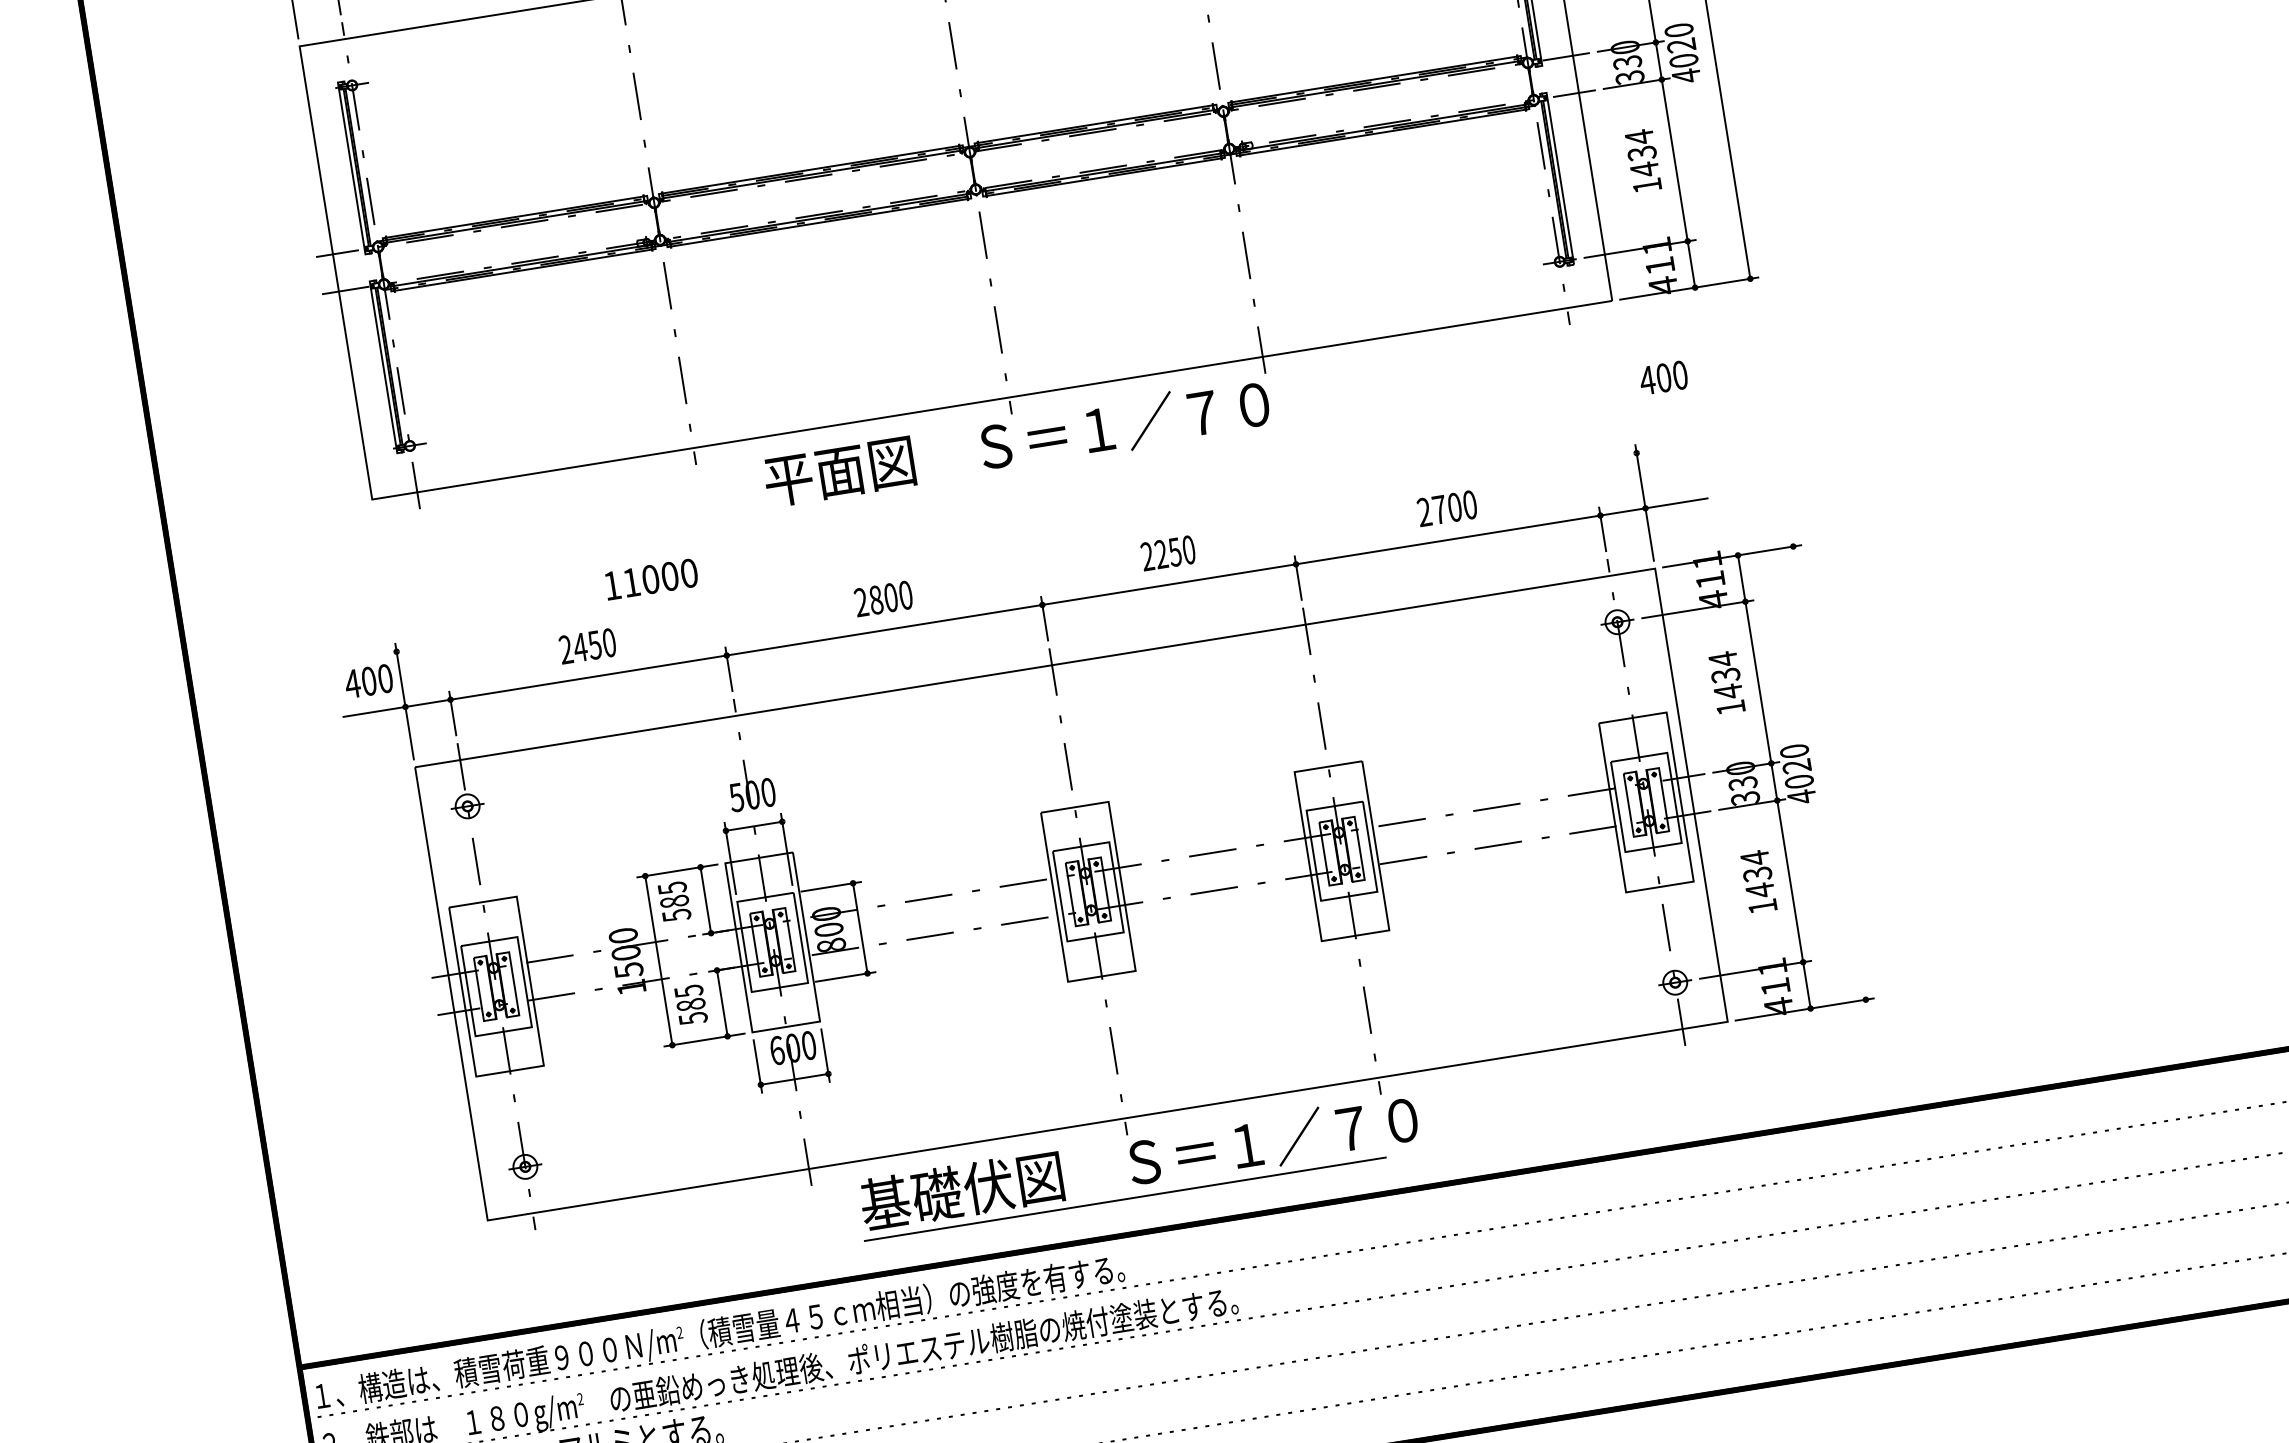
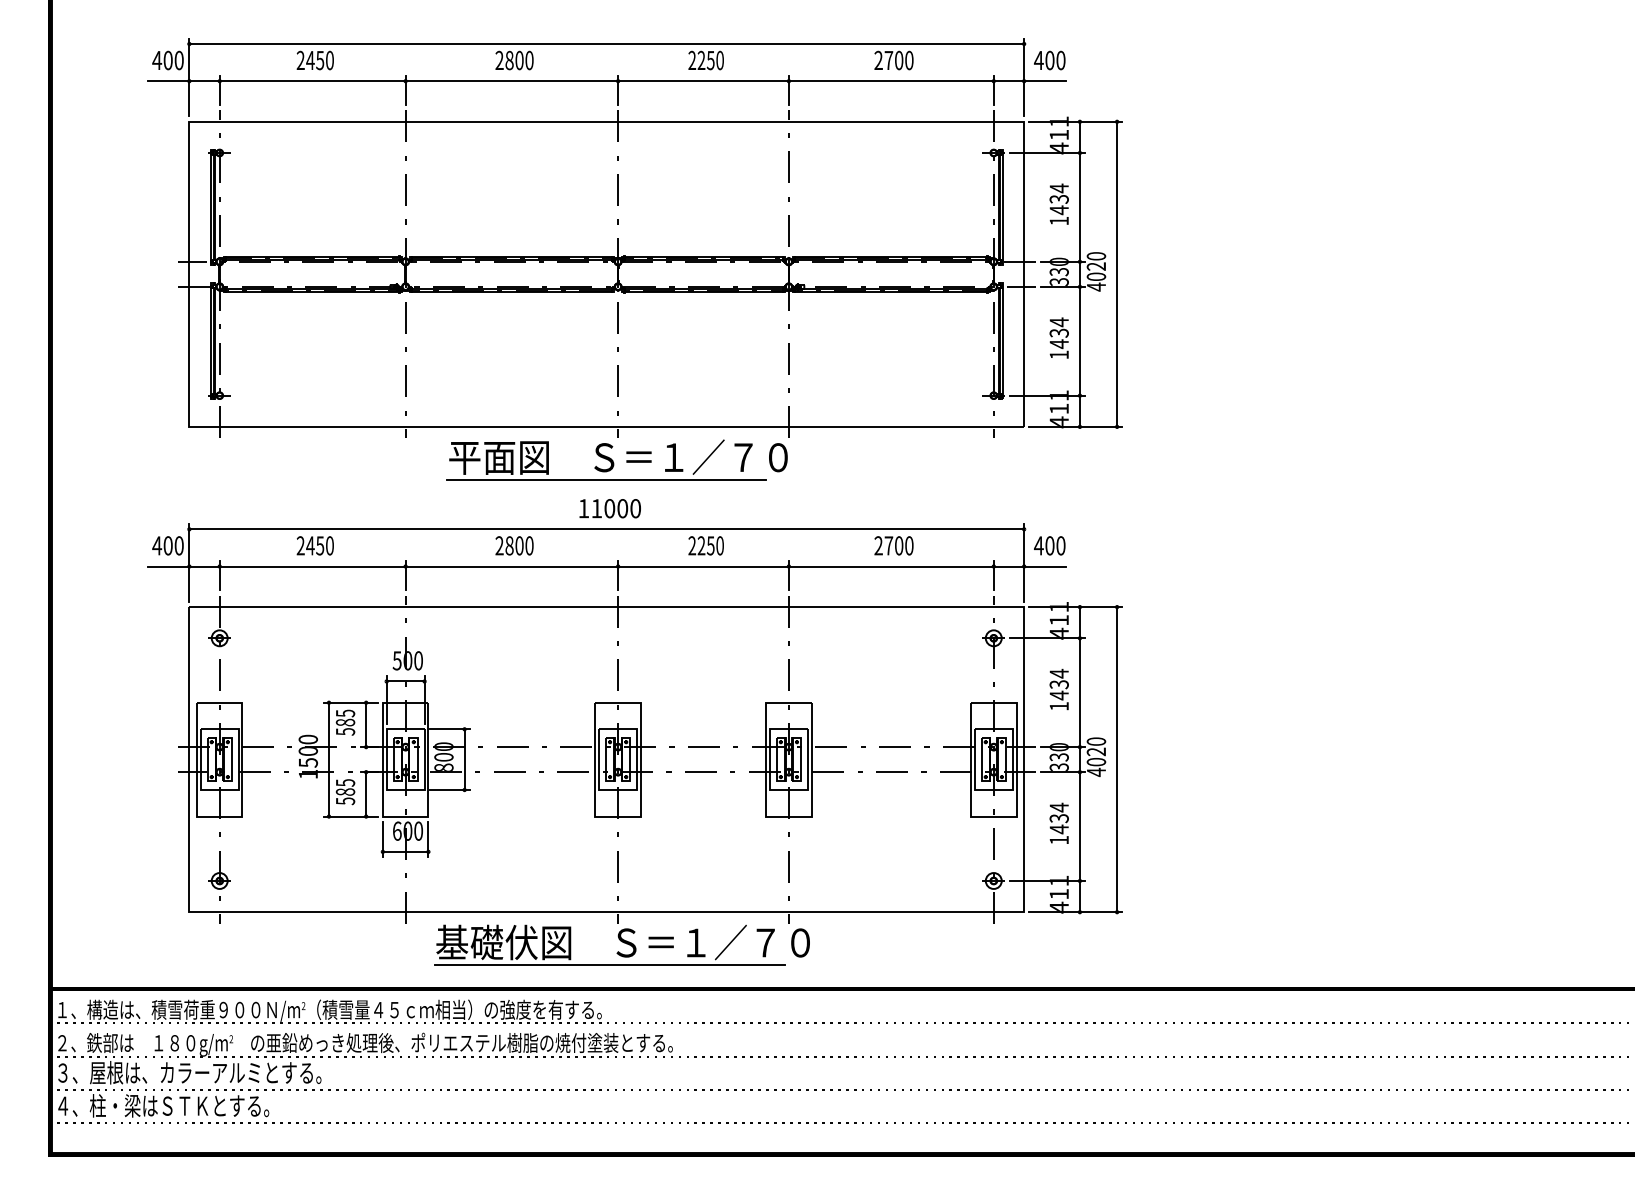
text: (1663, 377) -> (1049, 545), moved
line: (1004, 479) -> (606, 480), added
line: (1016, 552) -> (606, 529), added
text: (650, 579) -> (609, 508), moved
line: (1830, 772) -> (1117, 759), added

